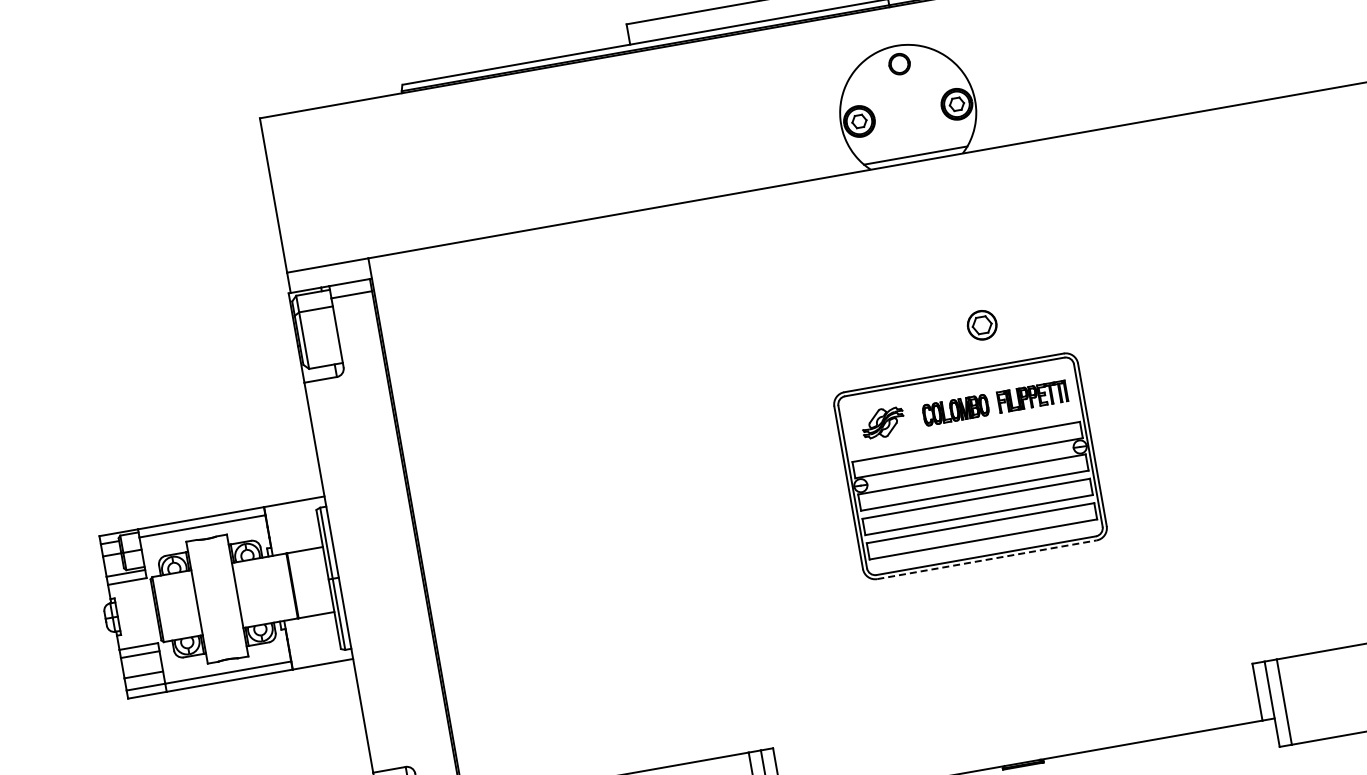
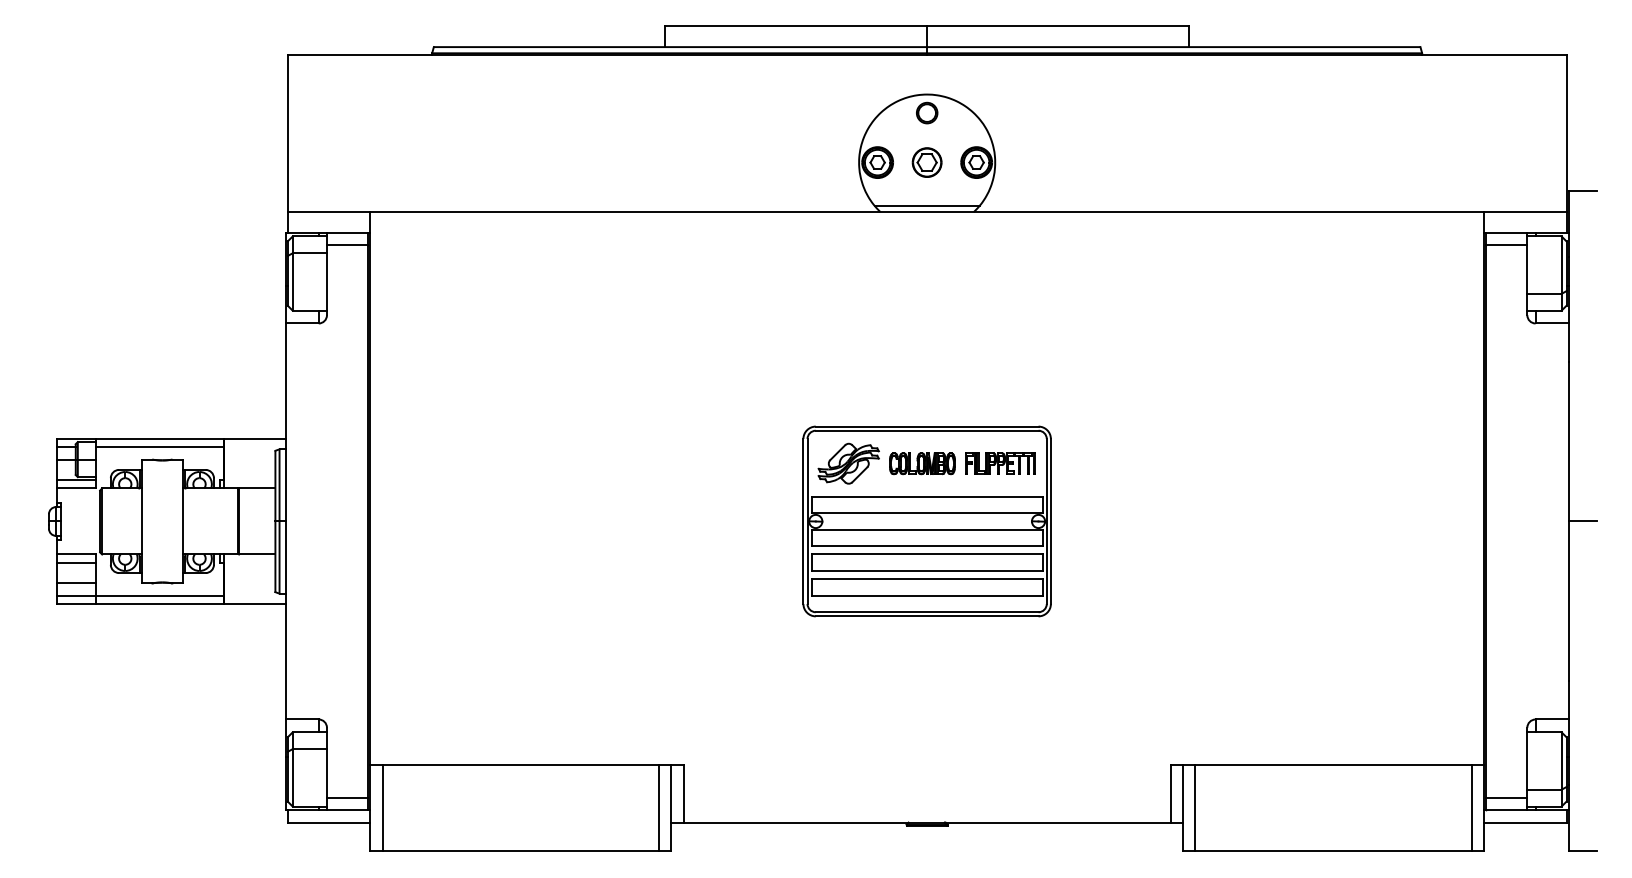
part: (981, 325) -> (926, 162), moved
part: (882, 422) -> (848, 463), size x1.43
line: (987, 559) -> (927, 616), dashed -> solid

